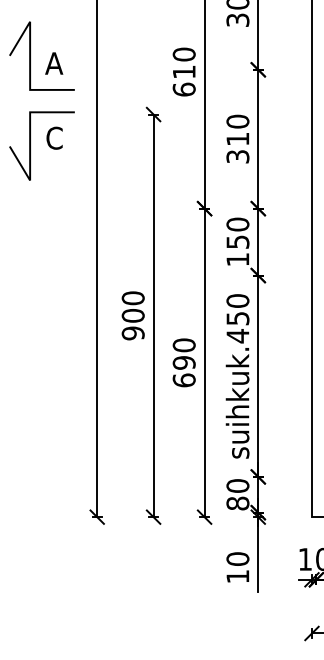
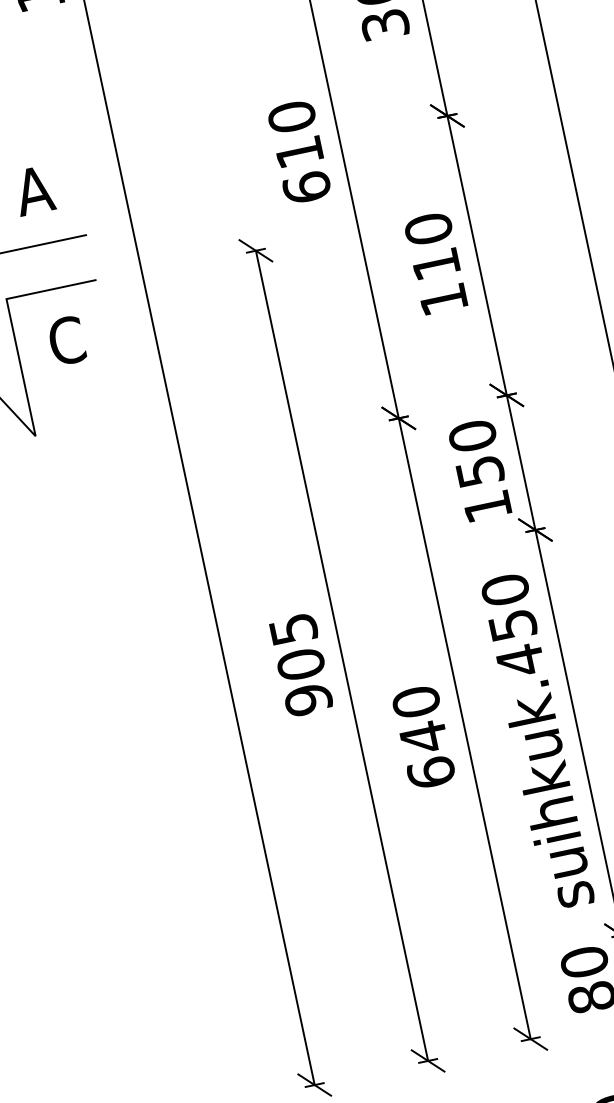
text: (237, 156) -> (442, 299), 310 -> 110
text: (132, 298) -> (292, 629), 900 -> 905
text: (183, 362) -> (422, 736), 690 -> 640

